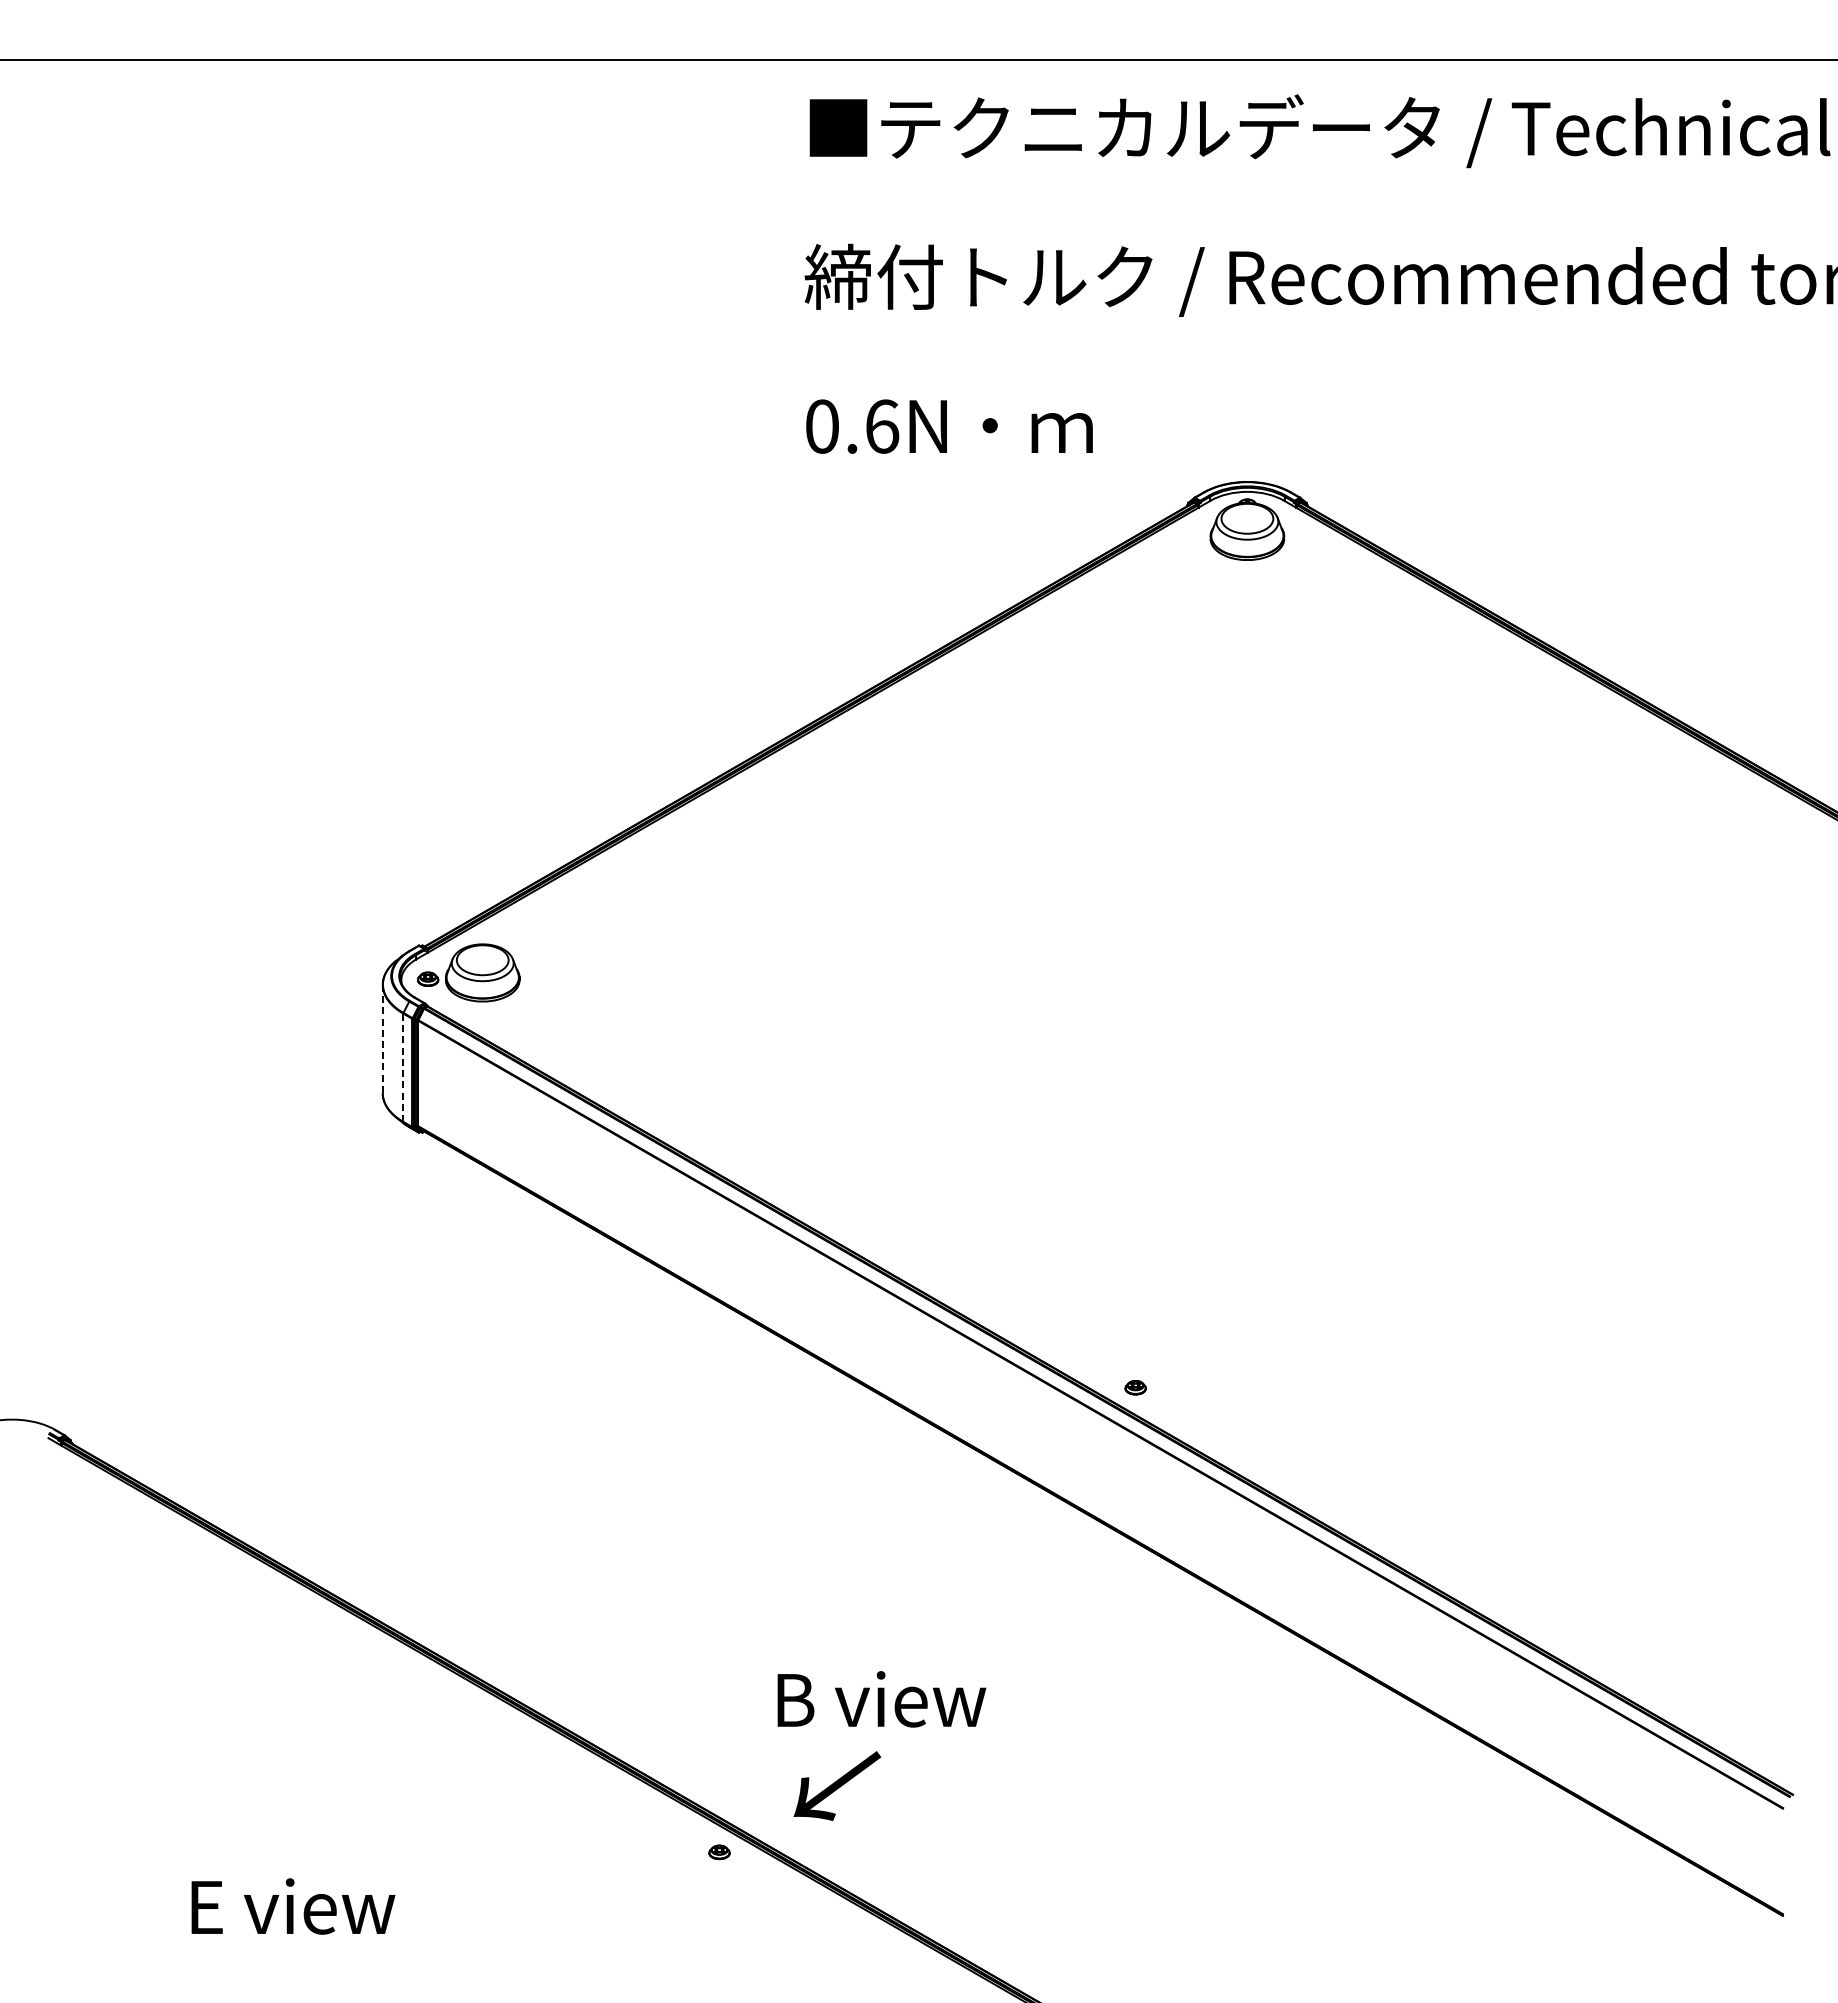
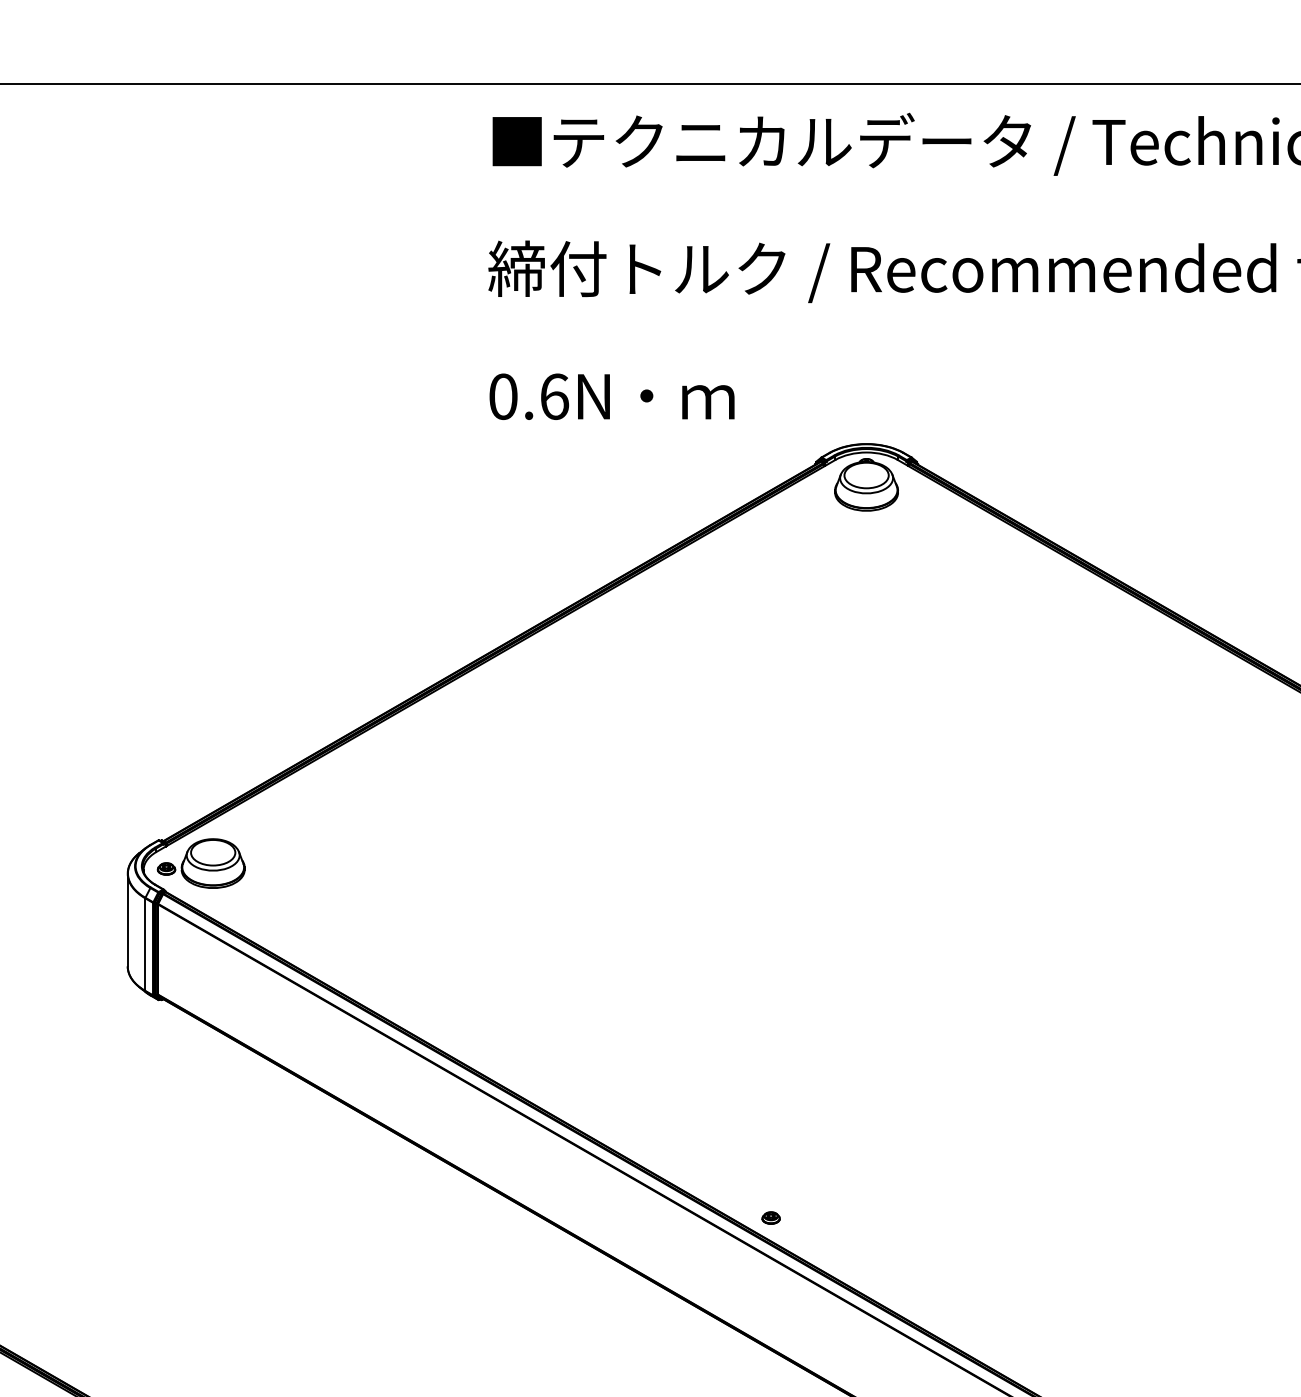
line: (382, 1039) -> (127, 920), dashed -> solid
line: (403, 1067) -> (145, 944), dashed -> solid

